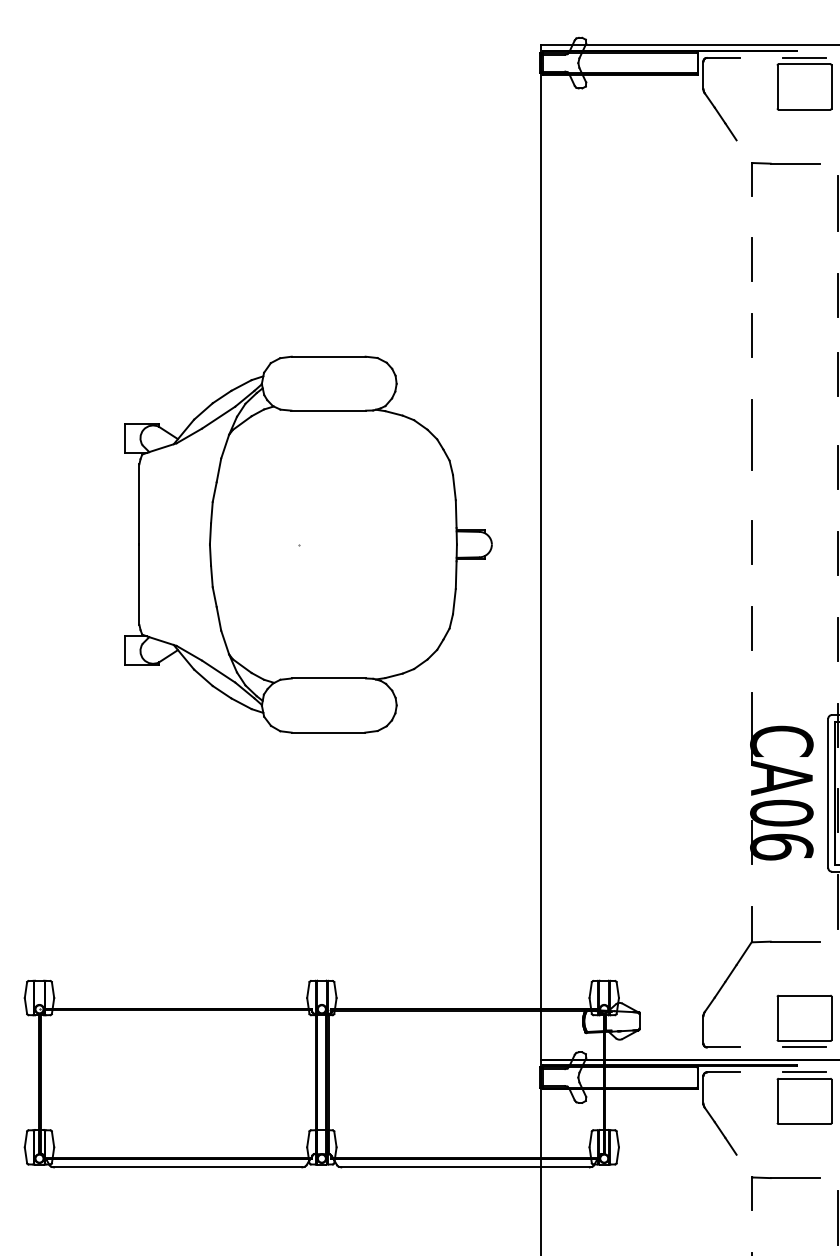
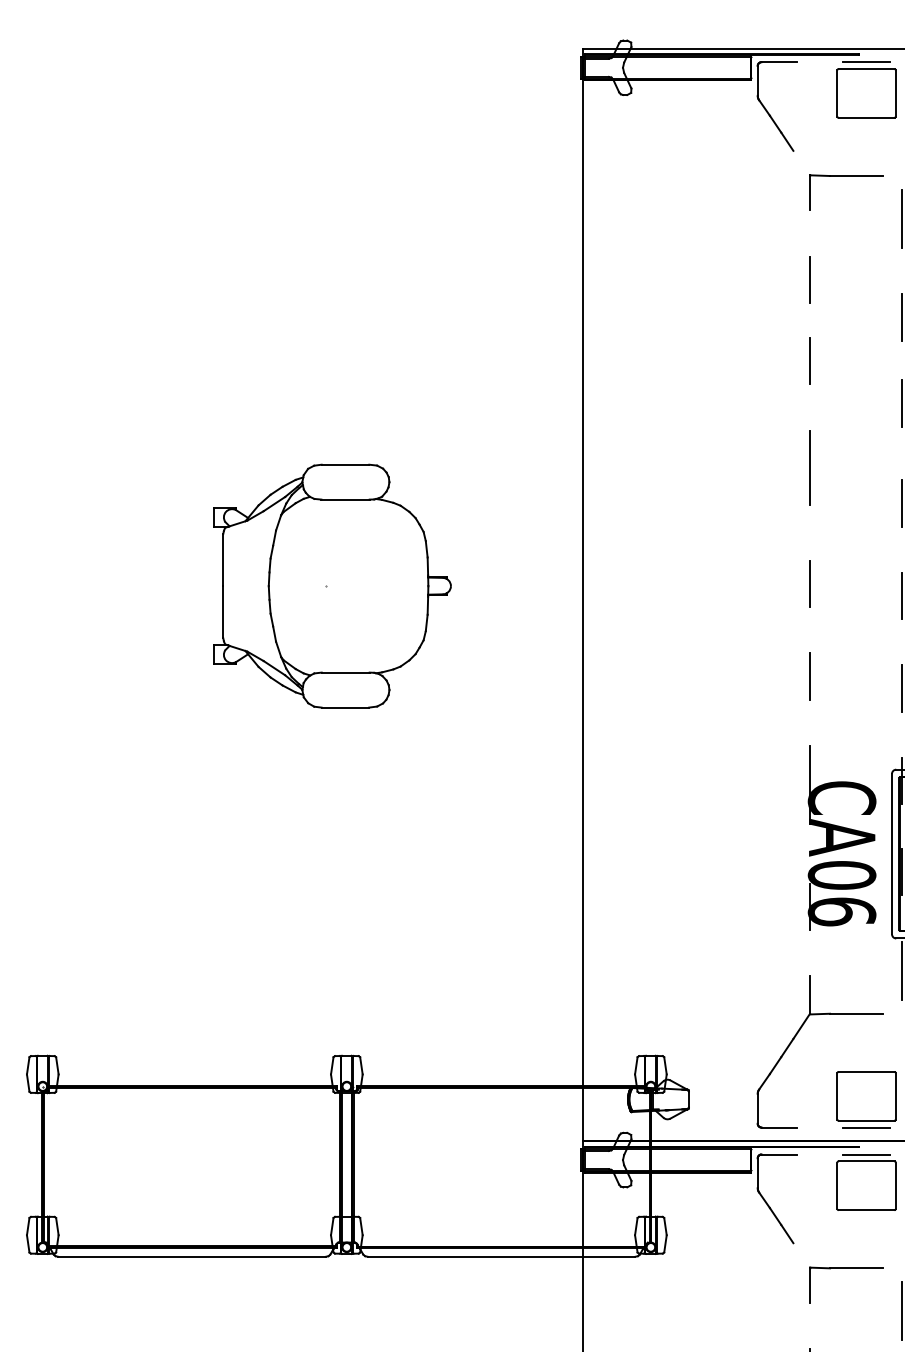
part: (308, 543) -> (332, 585), size x0.6

